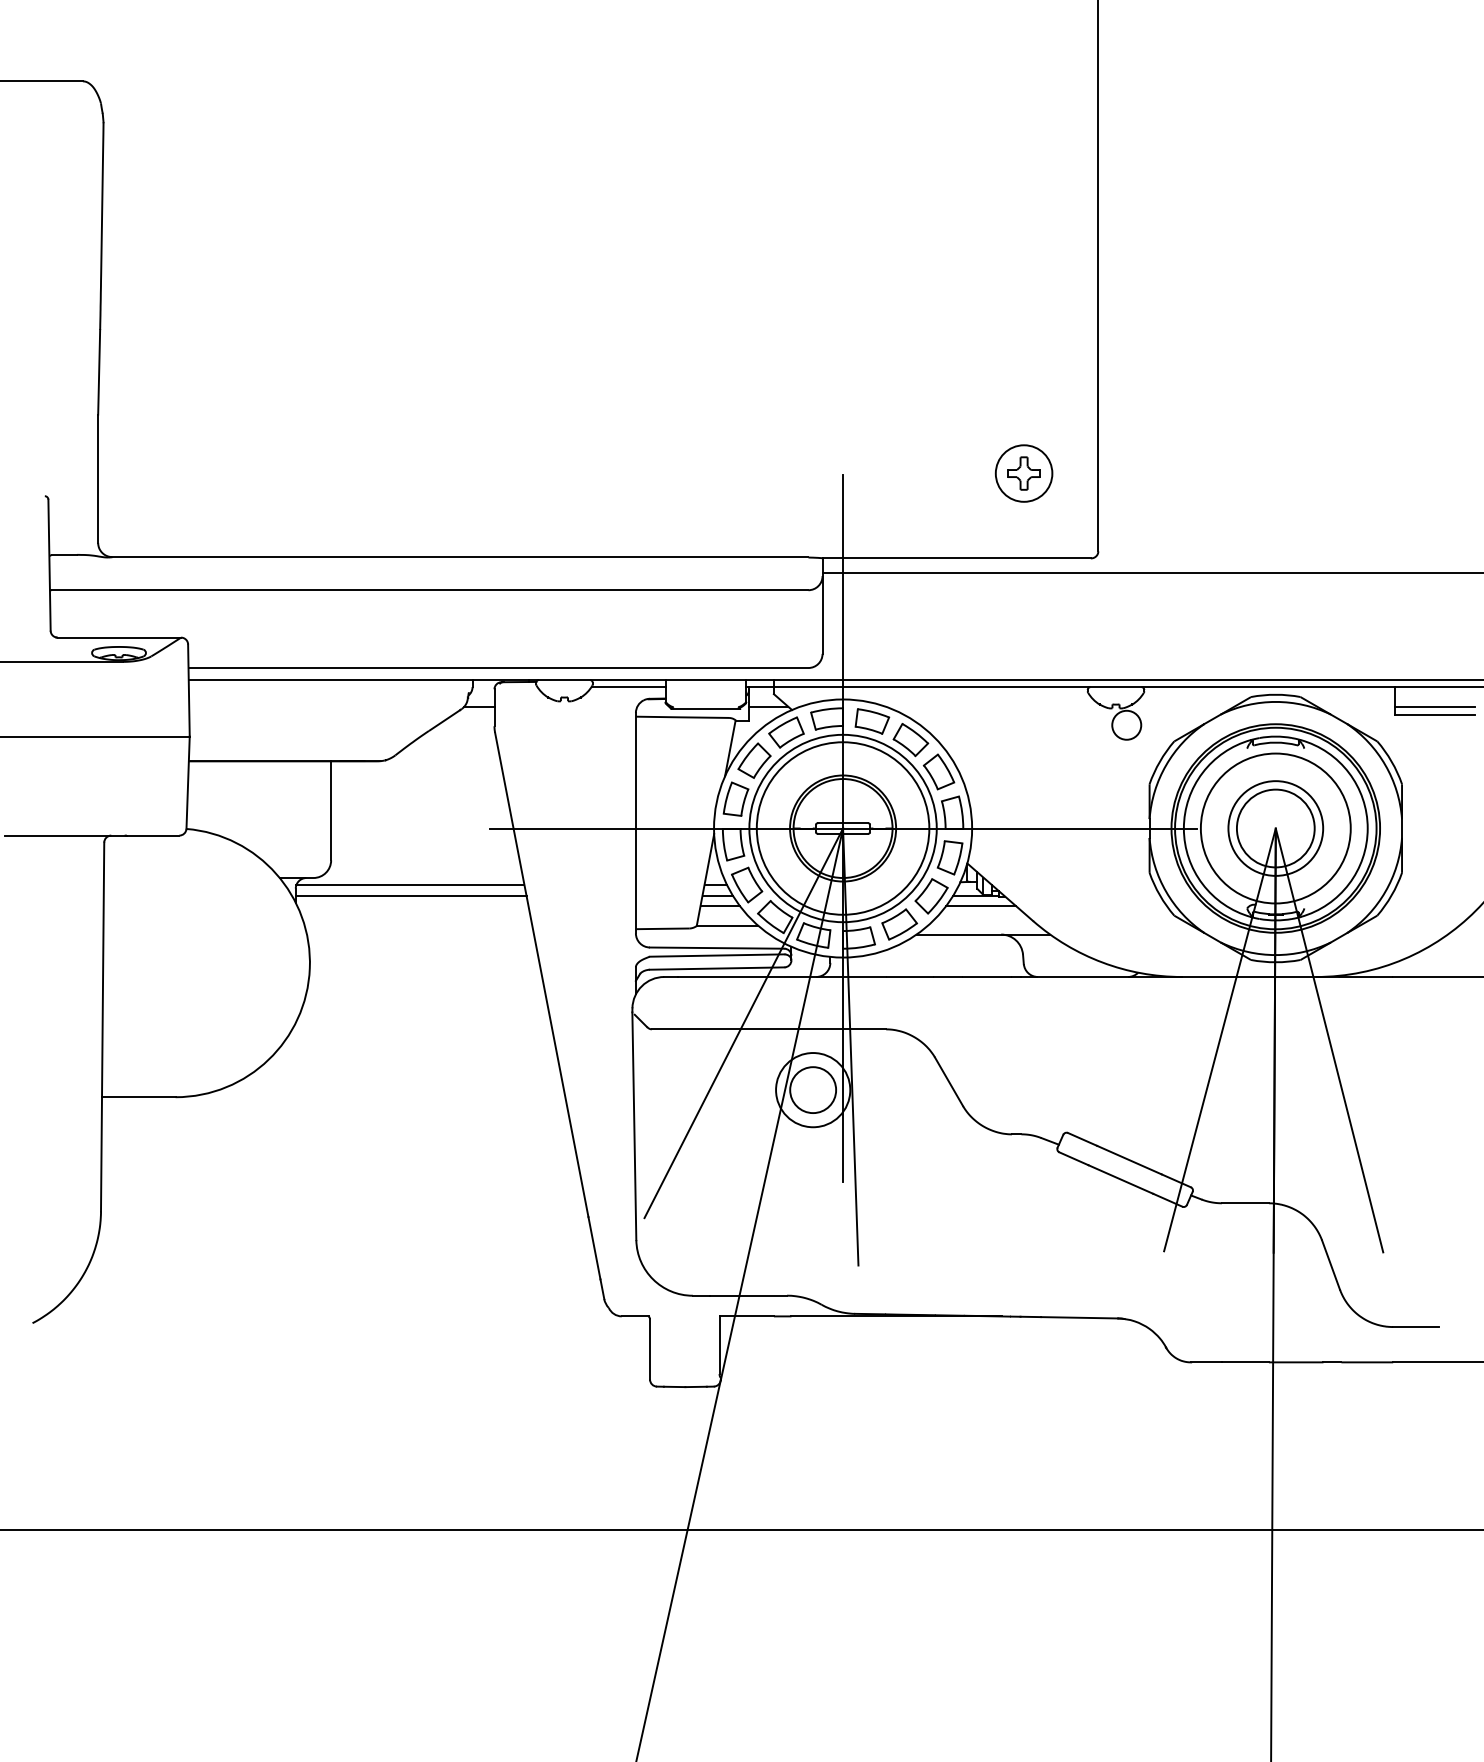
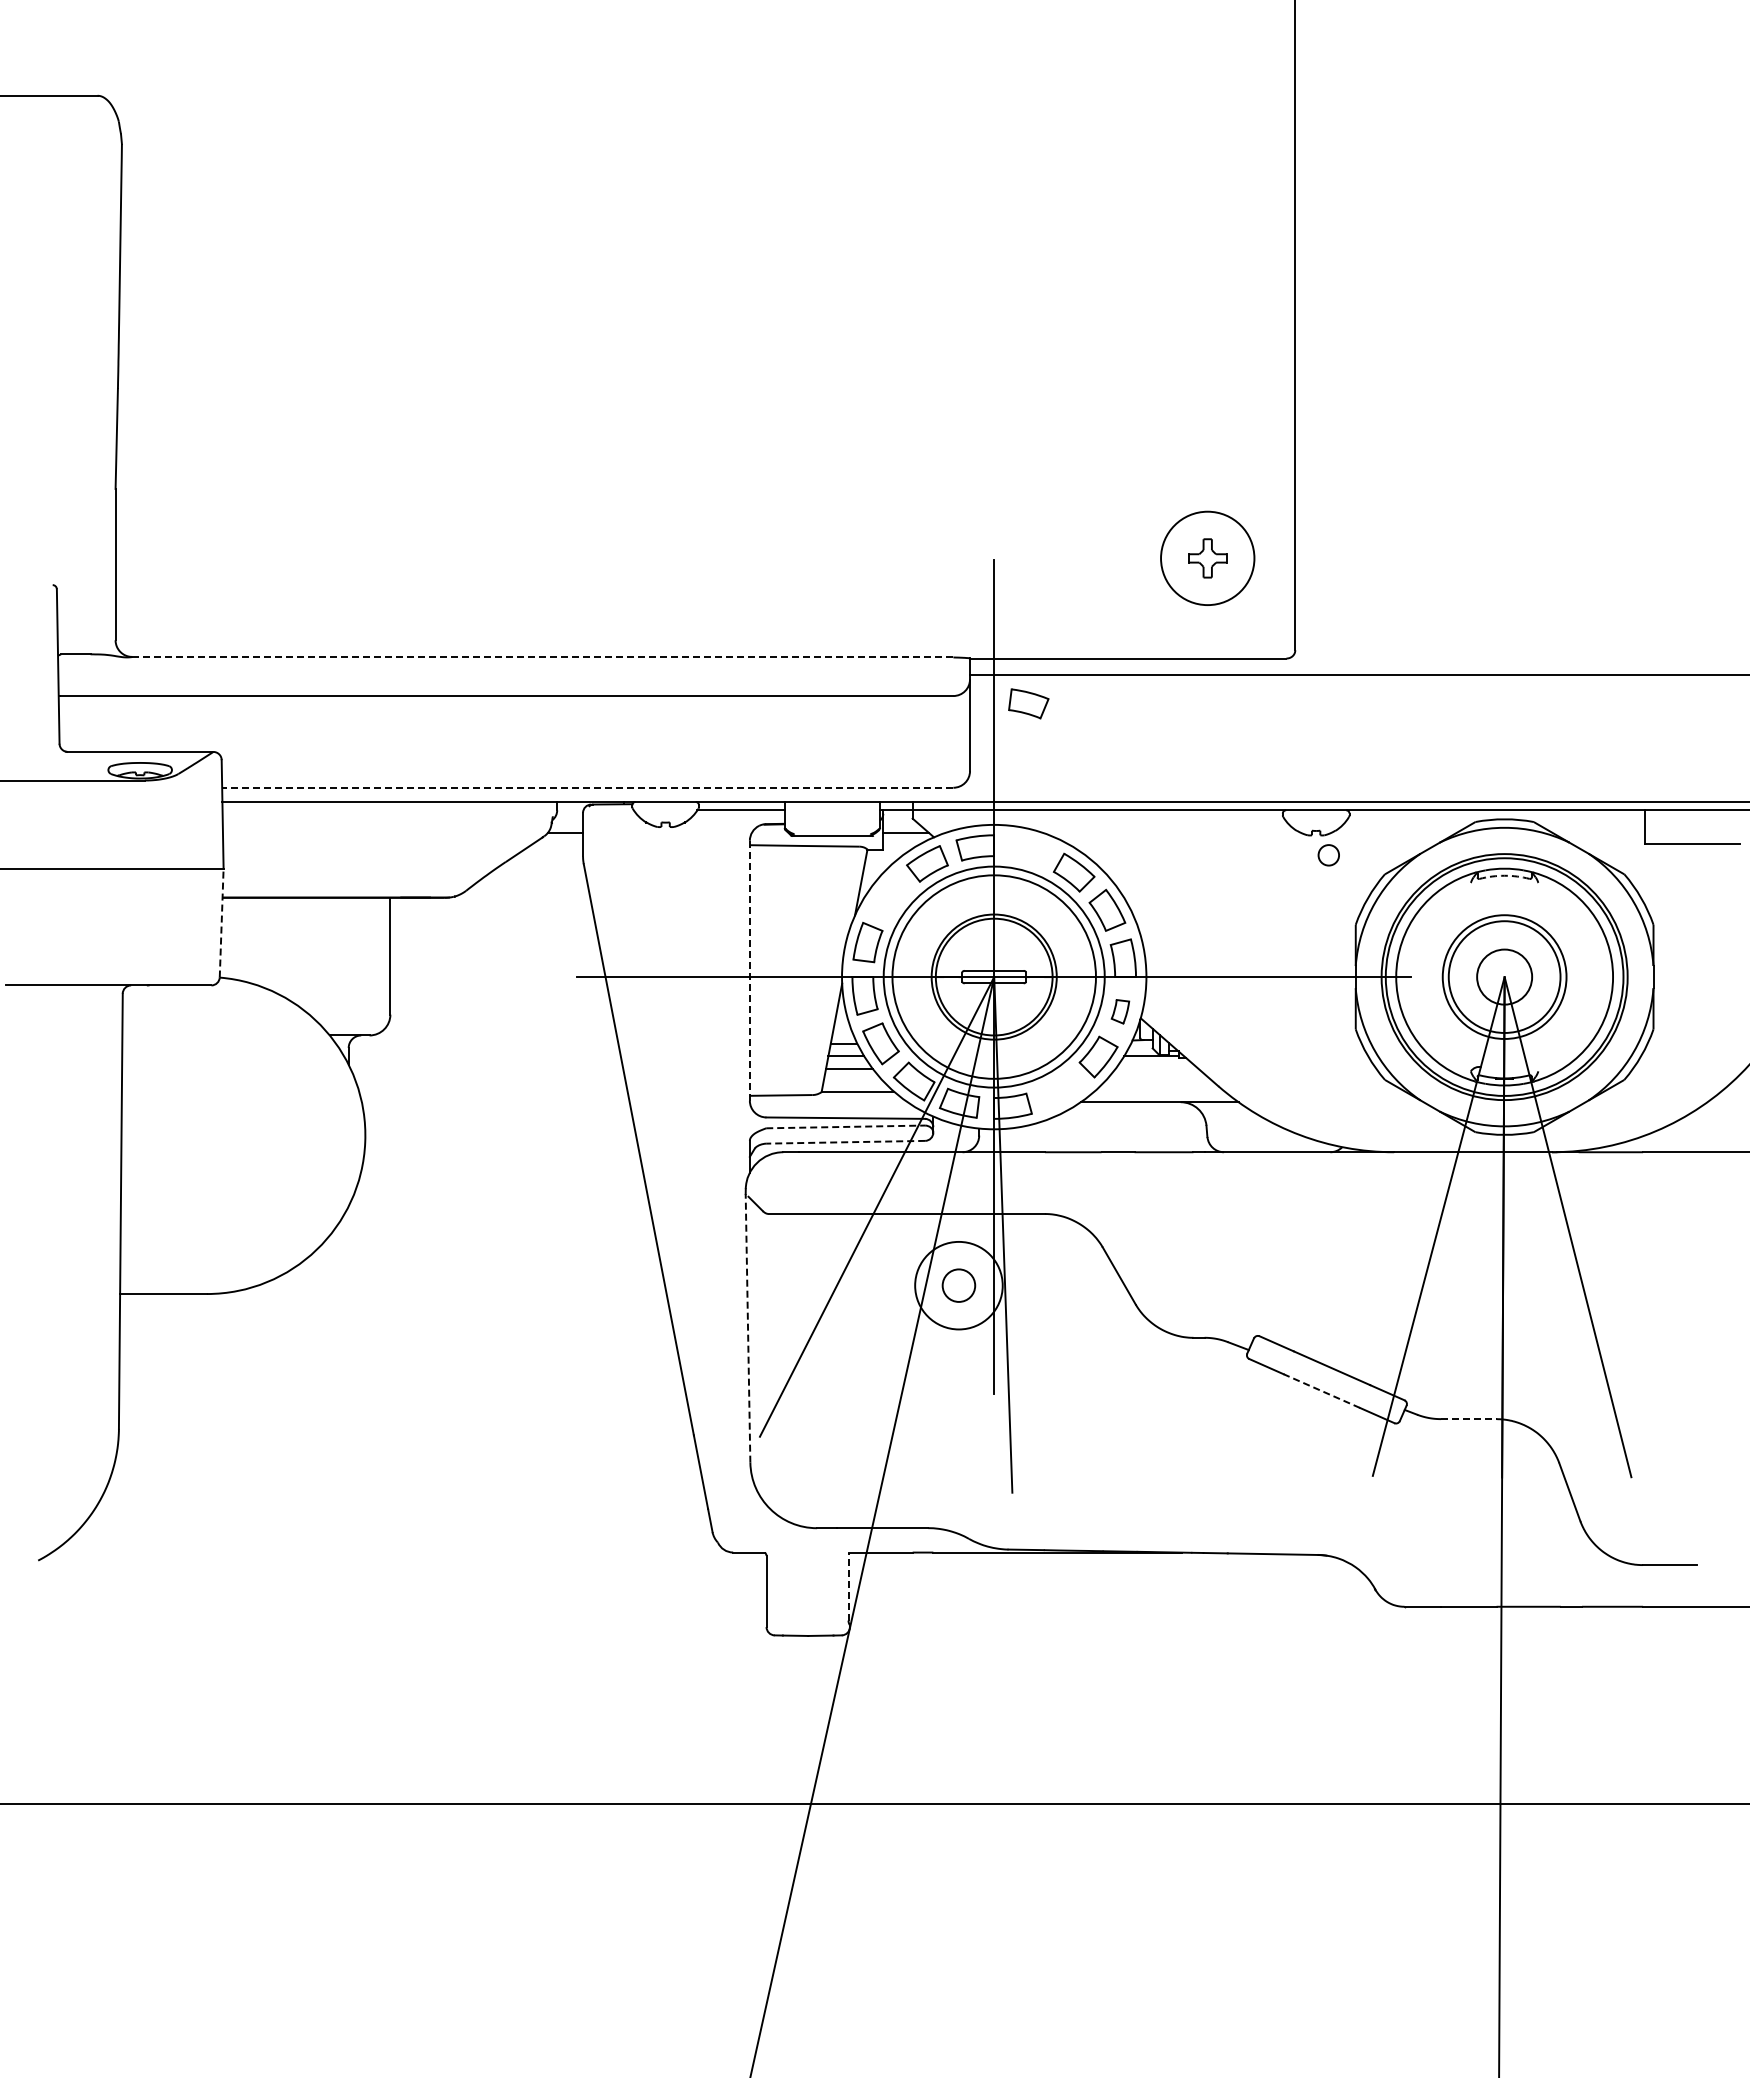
circle: (1023, 473) -> (1207, 558), size x1.4
line: (458, 557) -> (540, 657), solid -> dashed
line: (498, 667) -> (587, 787), solid -> dashed
line: (1435, 706) -> (1692, 833), removed
part: (872, 721) -> (1028, 703), moved
circle: (1126, 725) -> (1328, 855), size x0.6
arc: (1275, 742) -> (1504, 875), solid -> dashed
part: (754, 760) -> (889, 896), removed
line: (187, 782) -> (221, 922), solid -> dashed
line: (635, 822) -> (749, 970), solid -> dashed
circle: (1275, 828) -> (1504, 976), size x0.6
circle: (1275, 828) -> (1504, 976), size x0.7
part: (950, 857) -> (1120, 1011), size x0.6
line: (410, 884) -> (483, 1043), removed
line: (410, 895) -> (484, 1056), removed
line: (980, 906) -> (1156, 1068), removed
part: (899, 924) -> (1060, 1090), removed
line: (717, 955) -> (846, 1126), solid -> dashed
line: (716, 968) -> (845, 1142), solid -> dashed
circle: (812, 1089) -> (958, 1285), size x0.6
line: (634, 1125) -> (748, 1327), solid -> dashed
line: (1120, 1179) -> (1321, 1391), solid -> dashed
line: (1245, 1203) -> (1468, 1419), solid -> dashed
line: (719, 1345) -> (848, 1586), solid -> dashed

